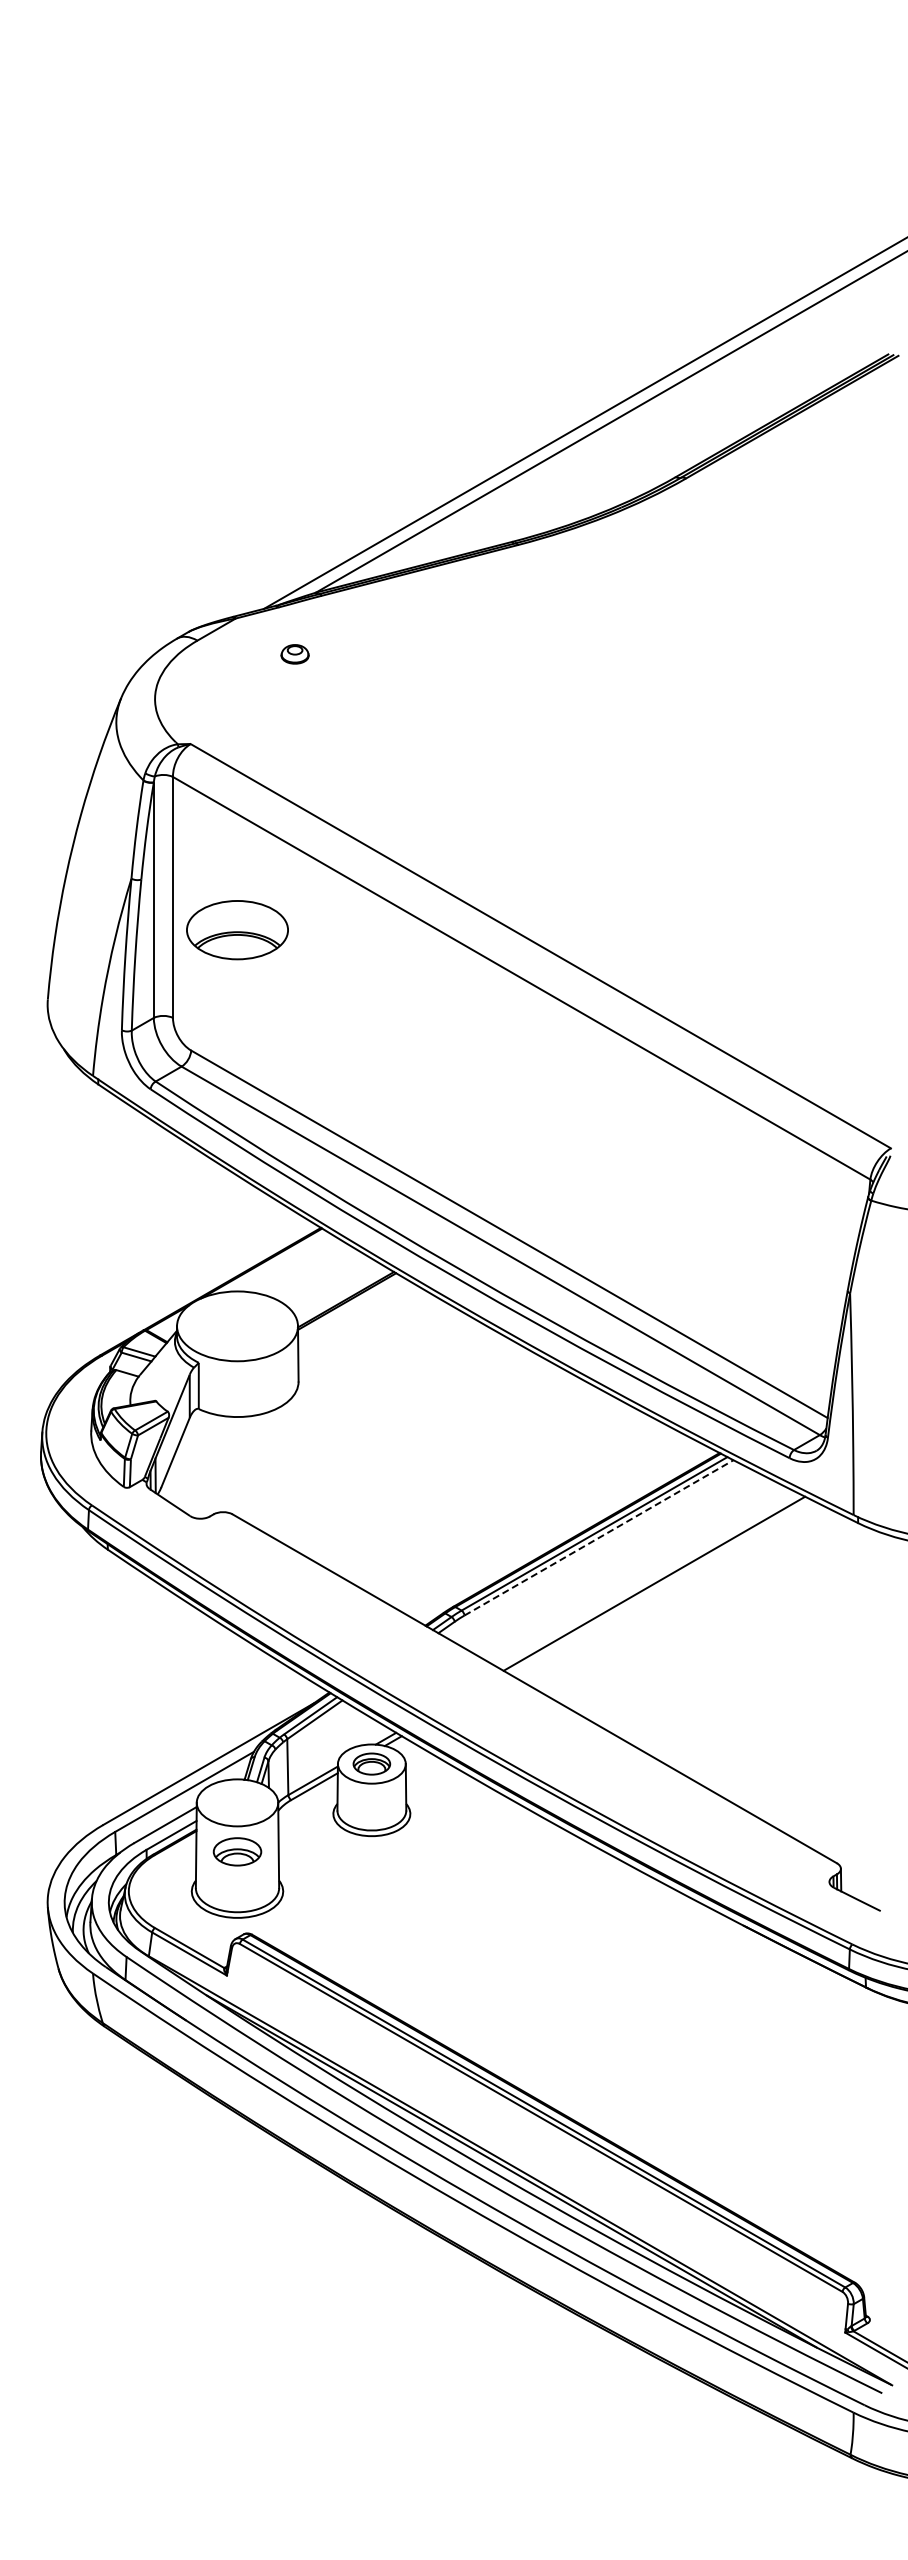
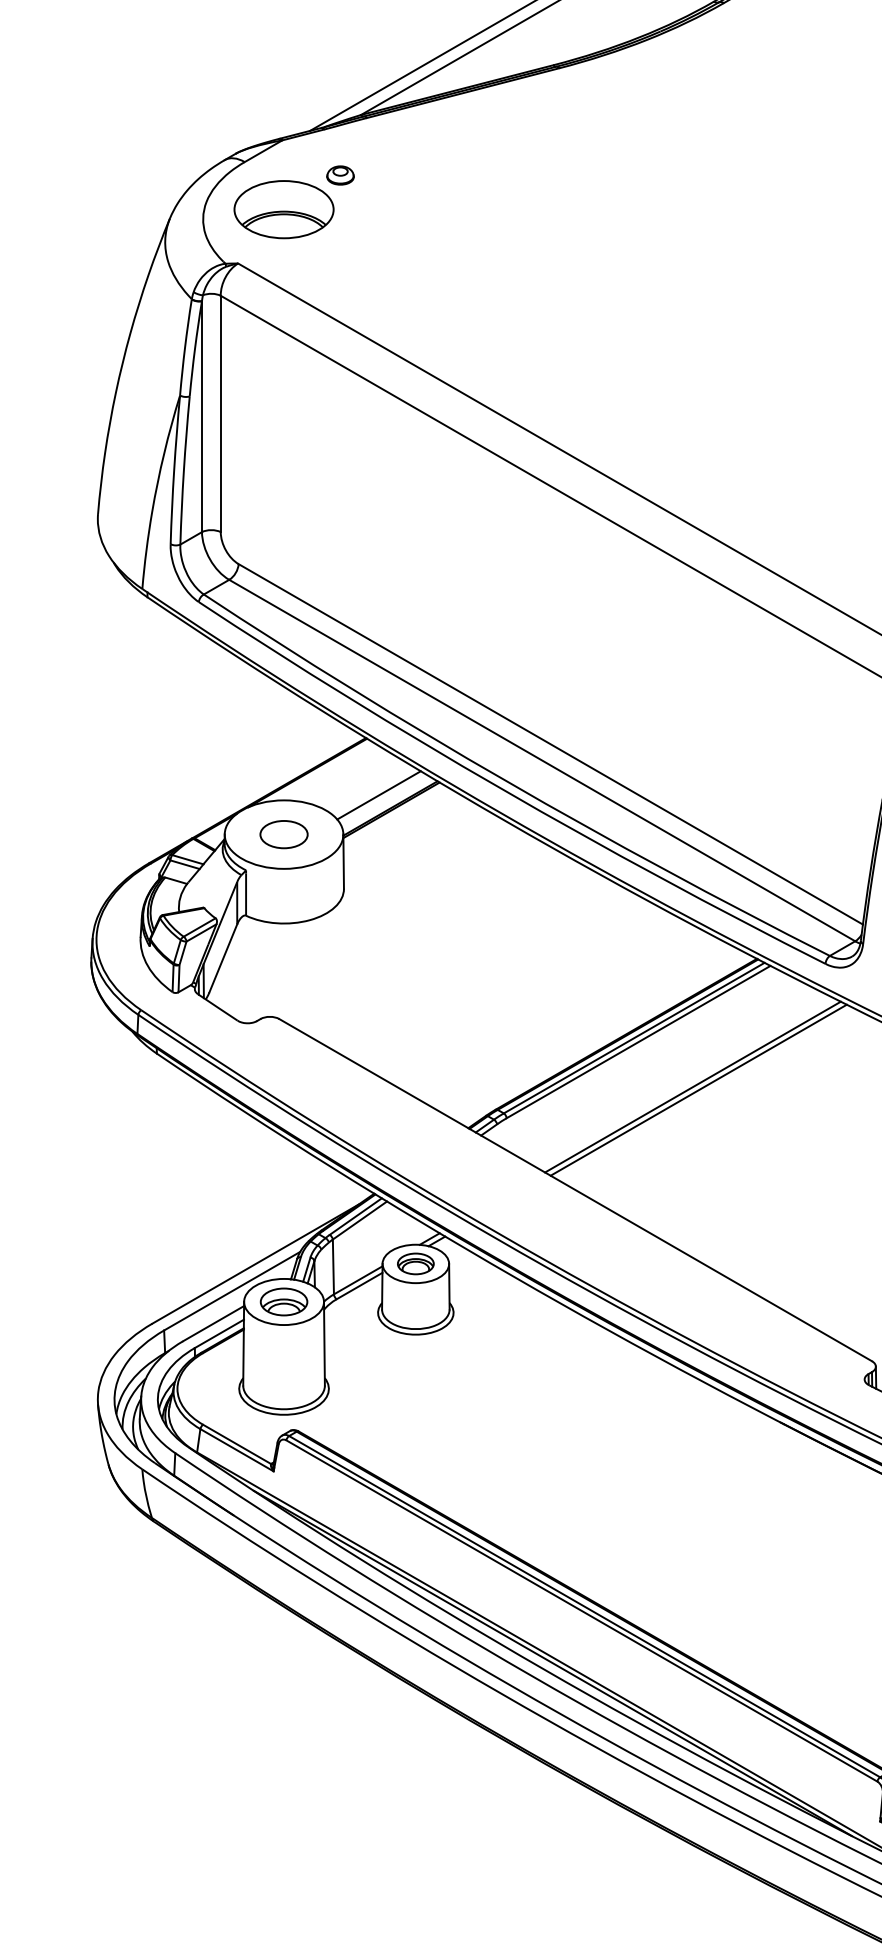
part: (237, 930) -> (284, 209), moved
line: (333, 1285) -> (378, 794), added
part: (237, 1326) -> (284, 834), added
line: (599, 1537) -> (639, 1041), dashed -> solid
line: (660, 1586) -> (698, 1089), added
part: (237, 1851) -> (284, 1301), moved

